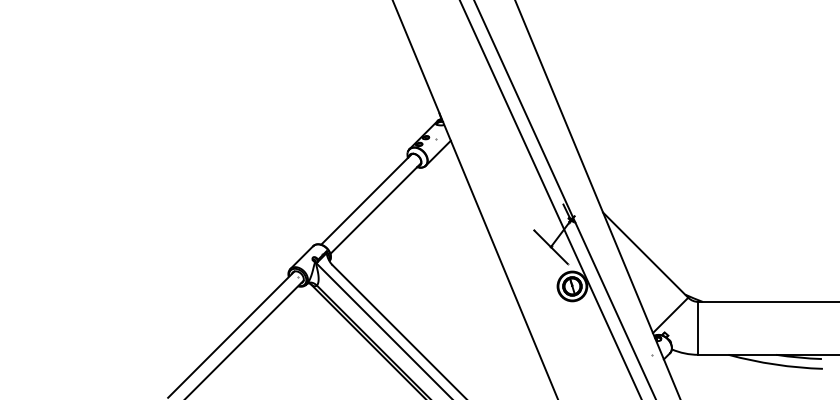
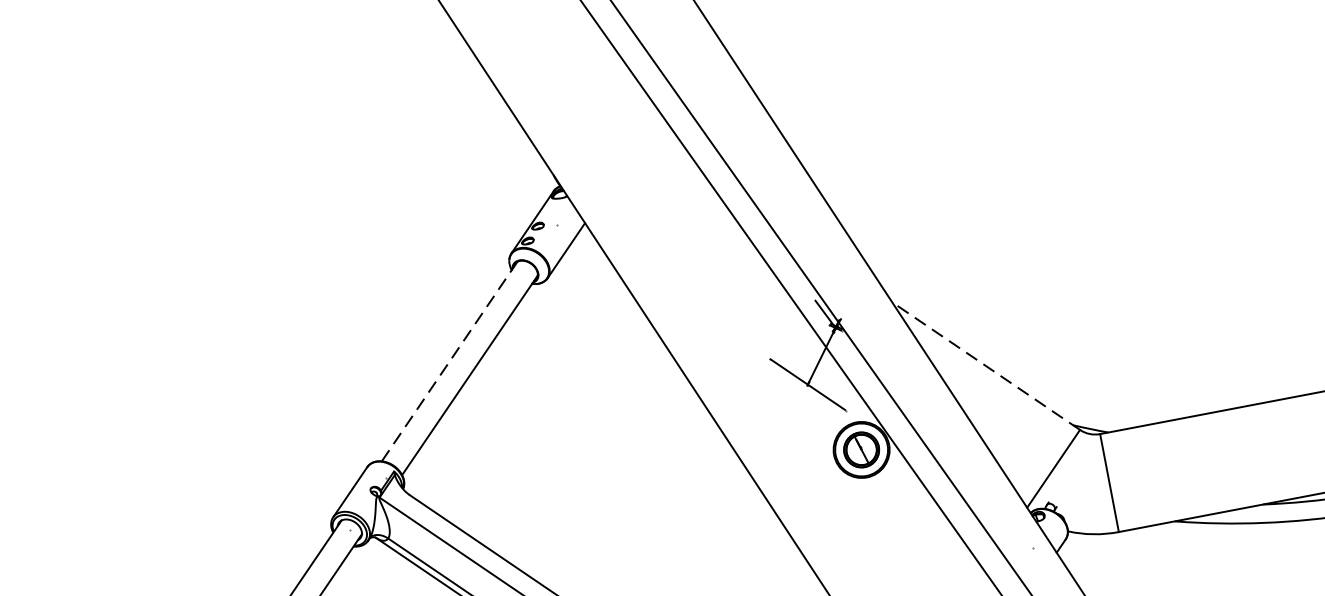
line: (366, 199) -> (449, 361), solid -> dashed
line: (645, 254) -> (985, 364), solid -> dashed

